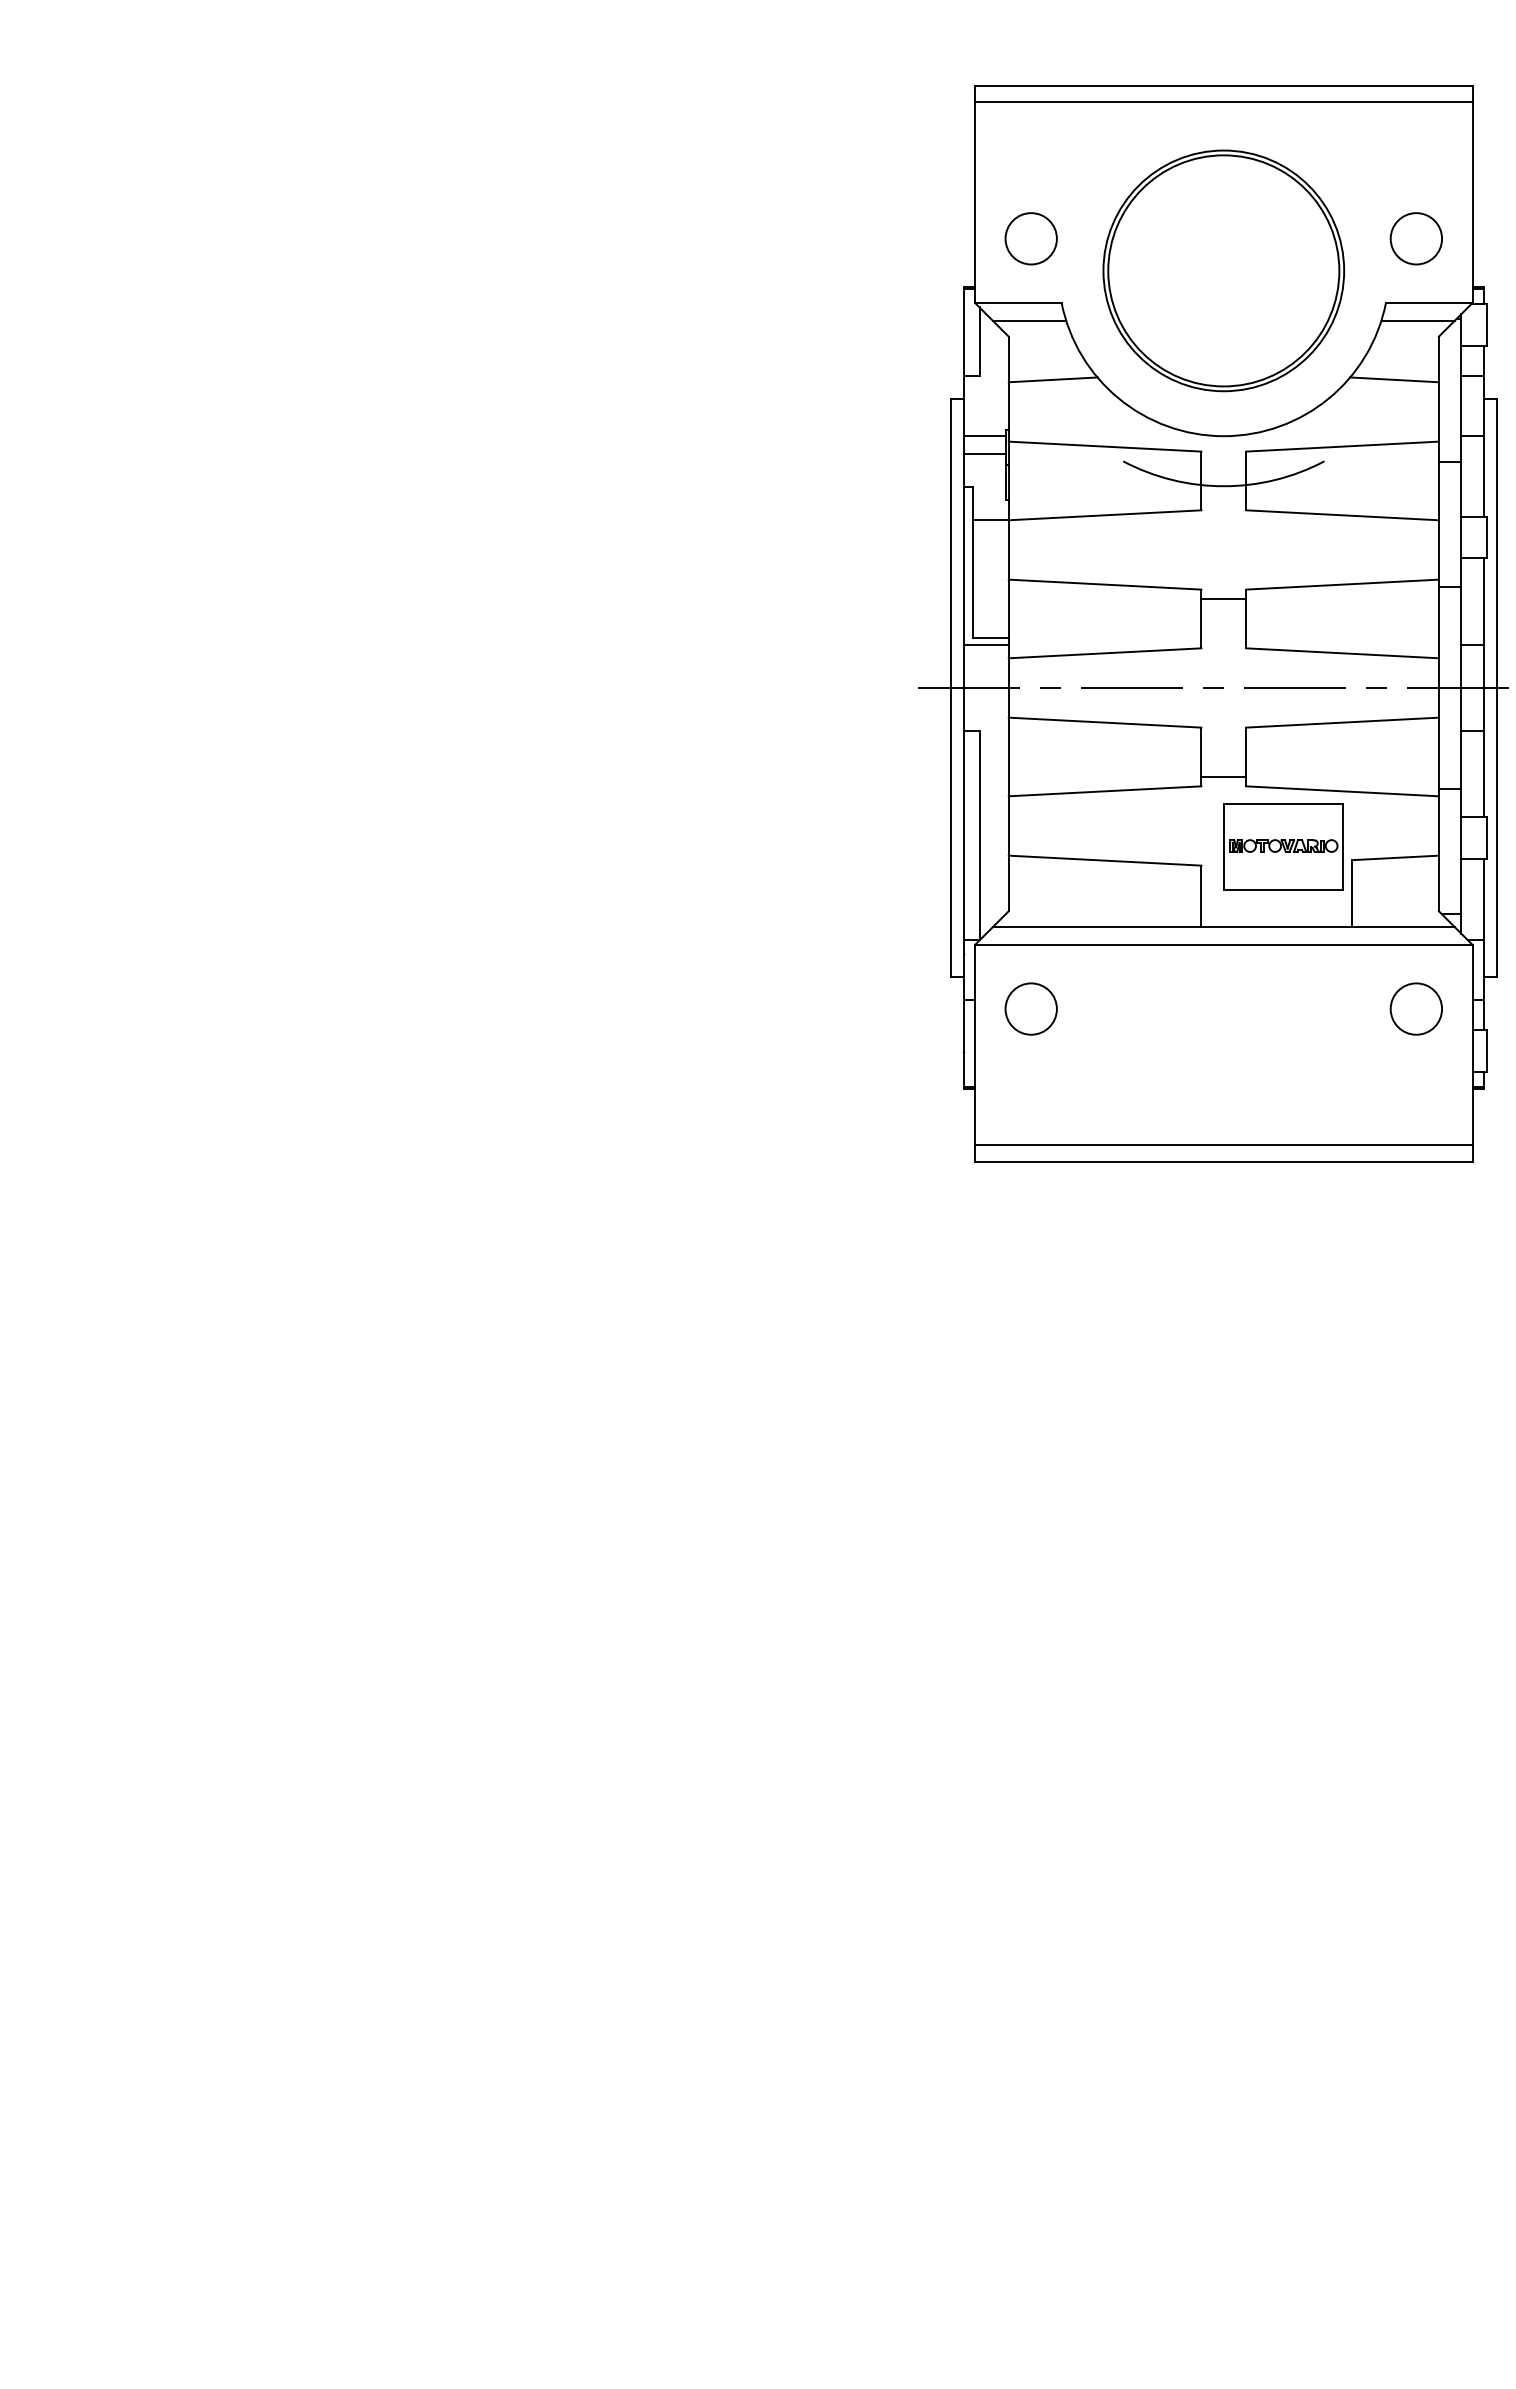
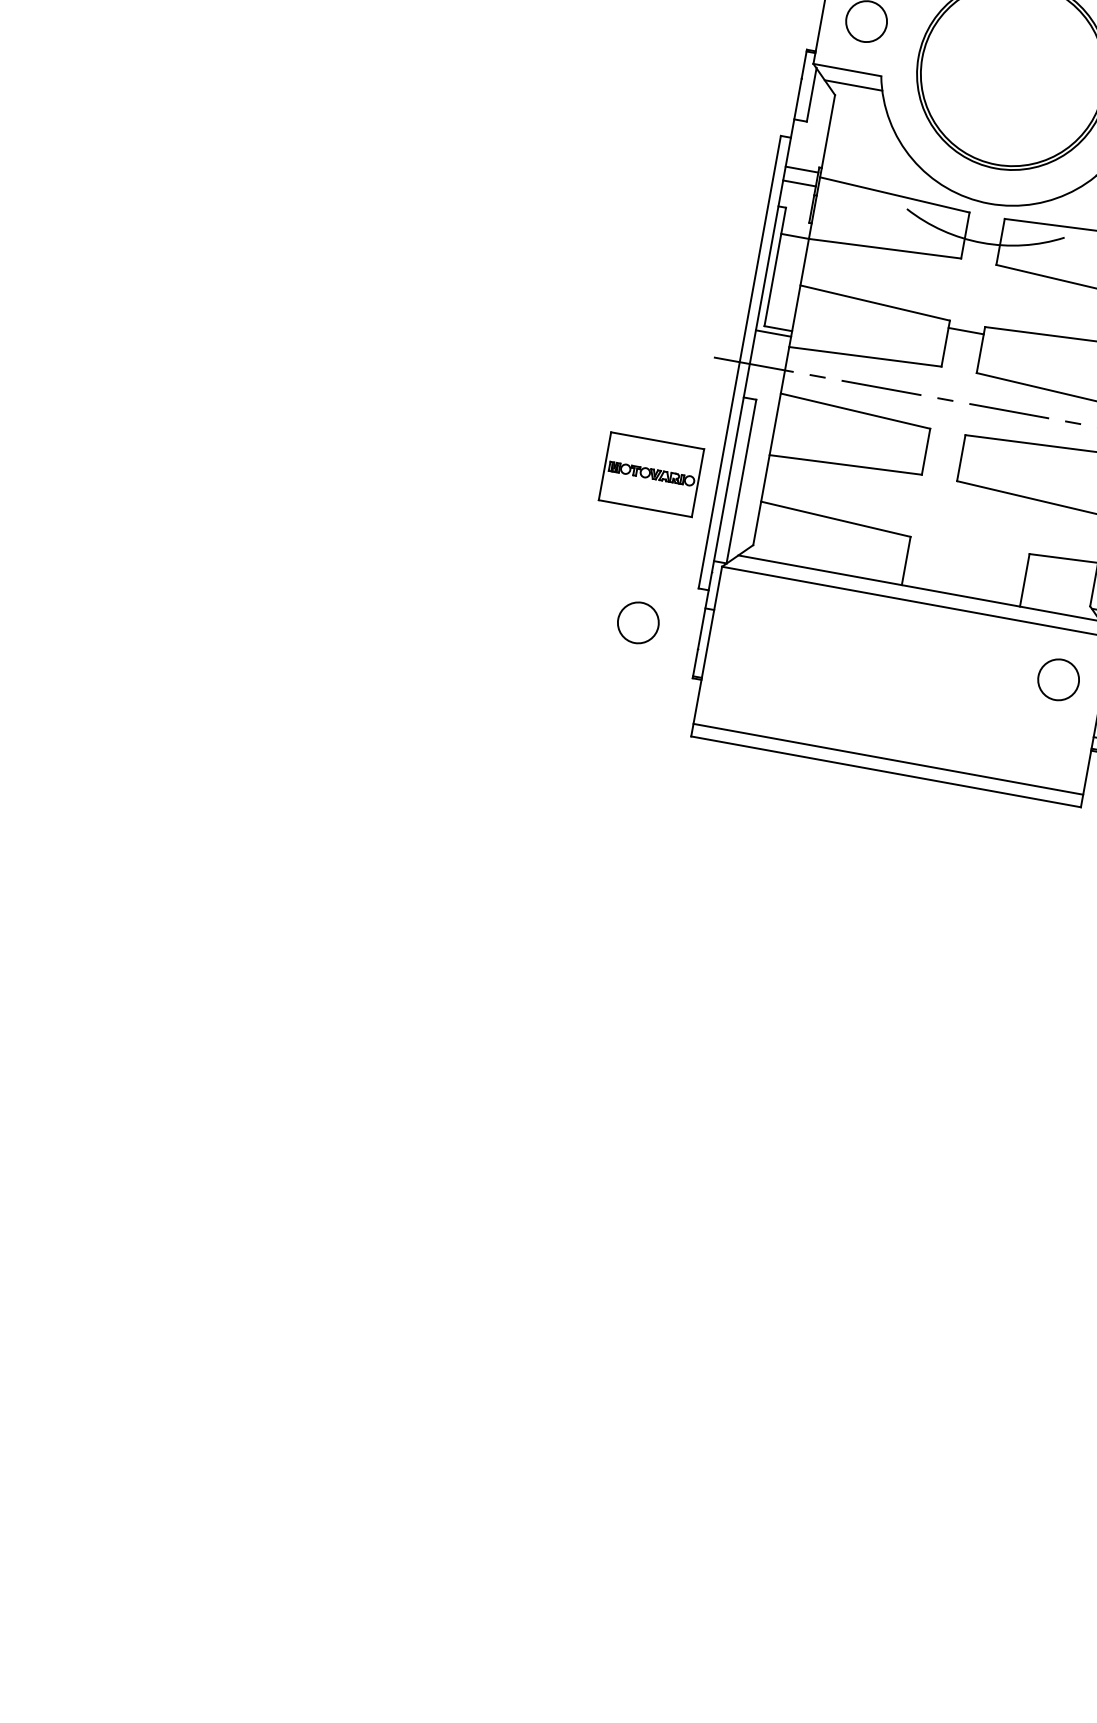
line: (1053, 379) -> (864, 135), removed
line: (1223, 777) -> (940, 470), removed
part: (1283, 846) -> (651, 474), moved
circle: (1030, 1008) -> (637, 622), moved

